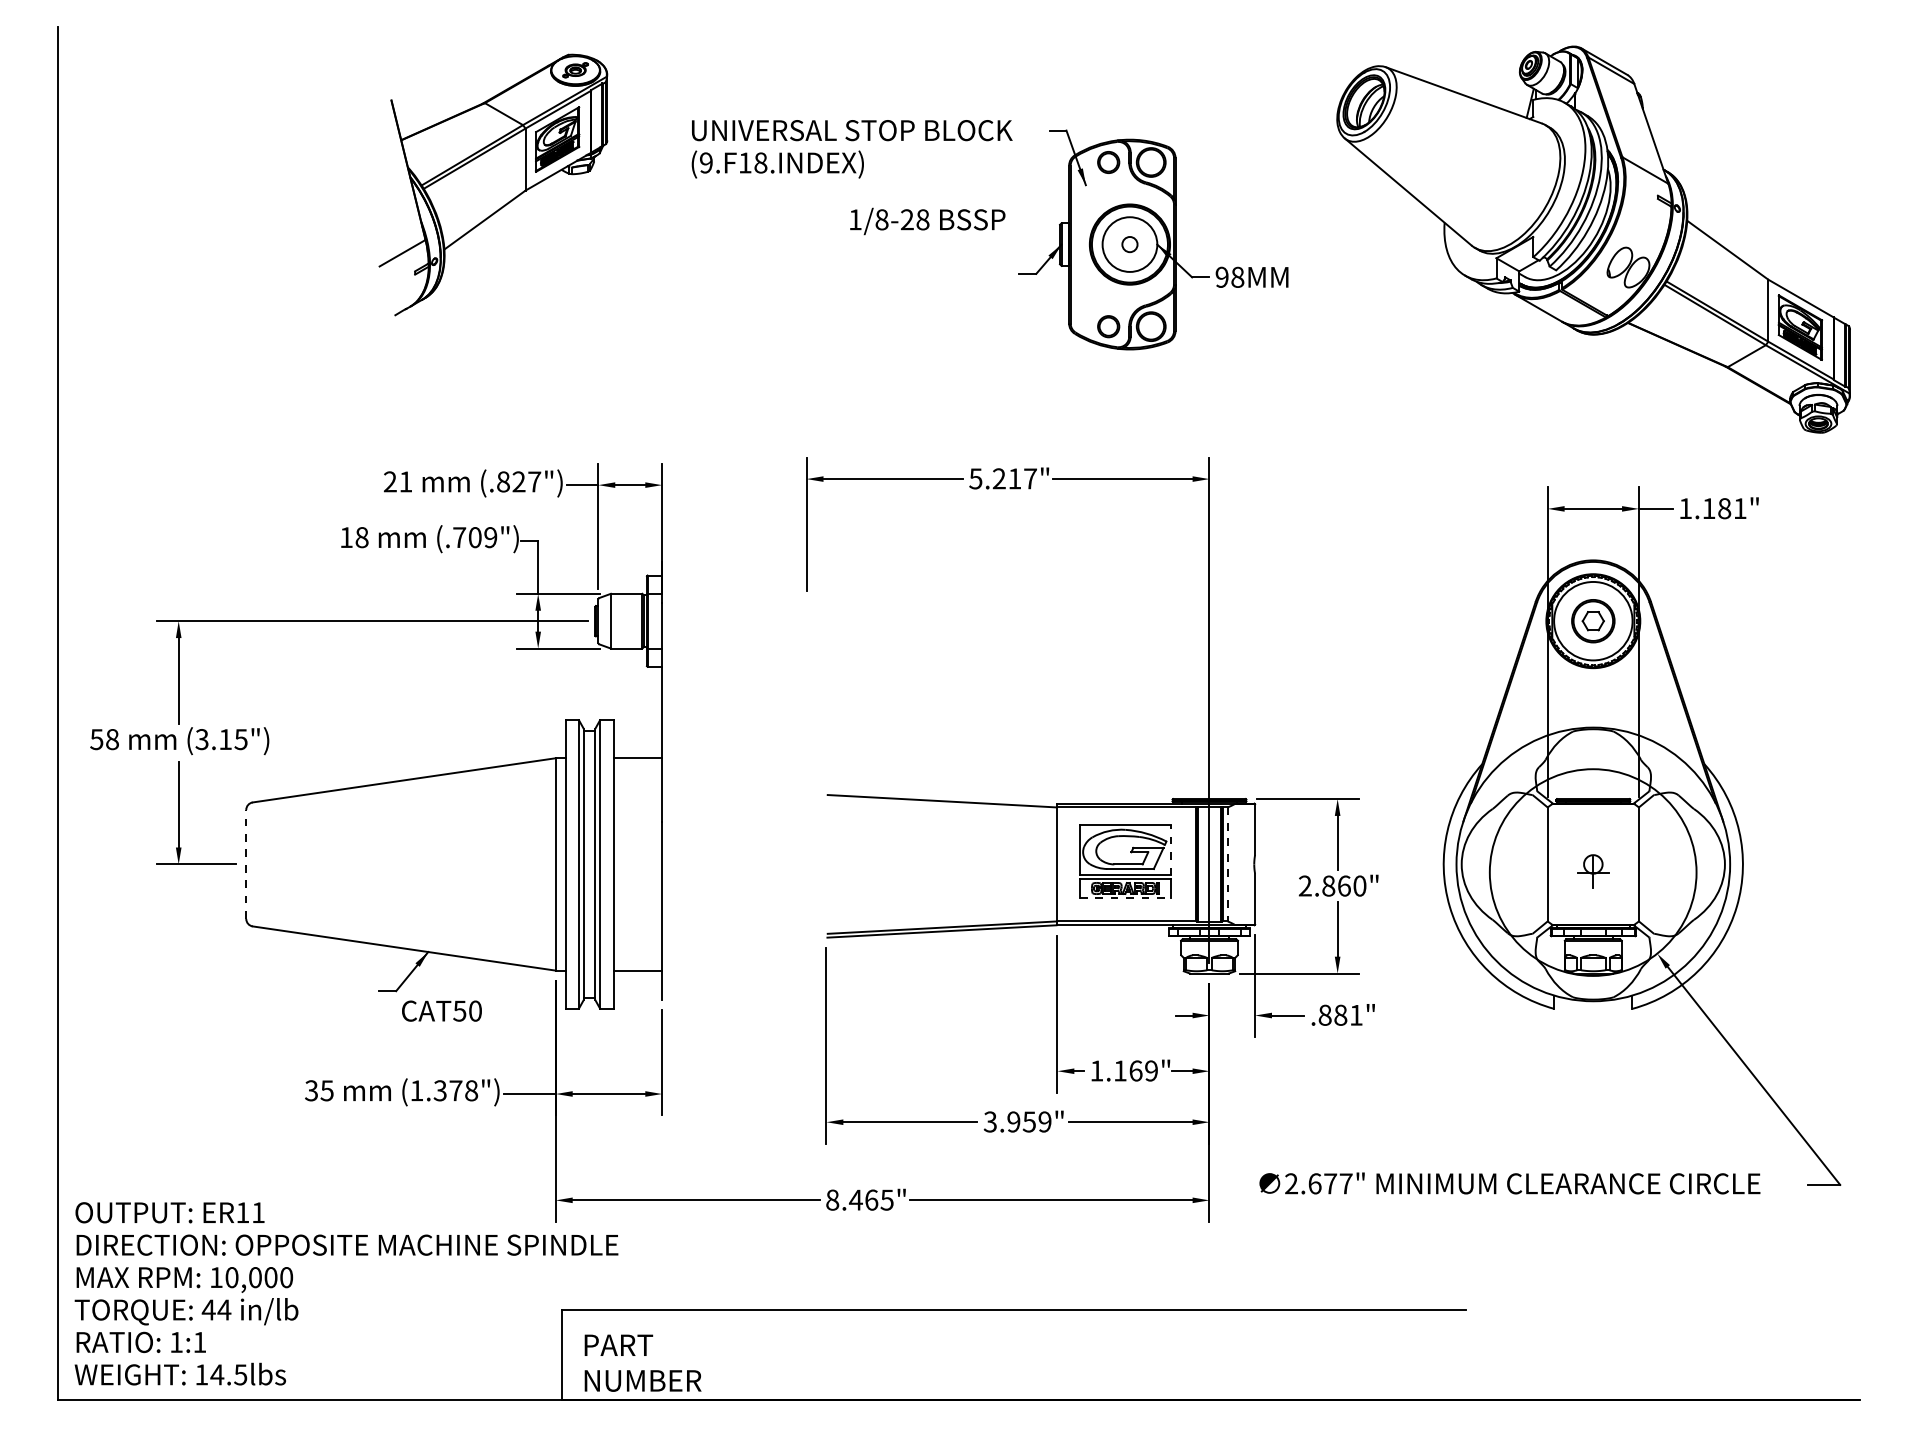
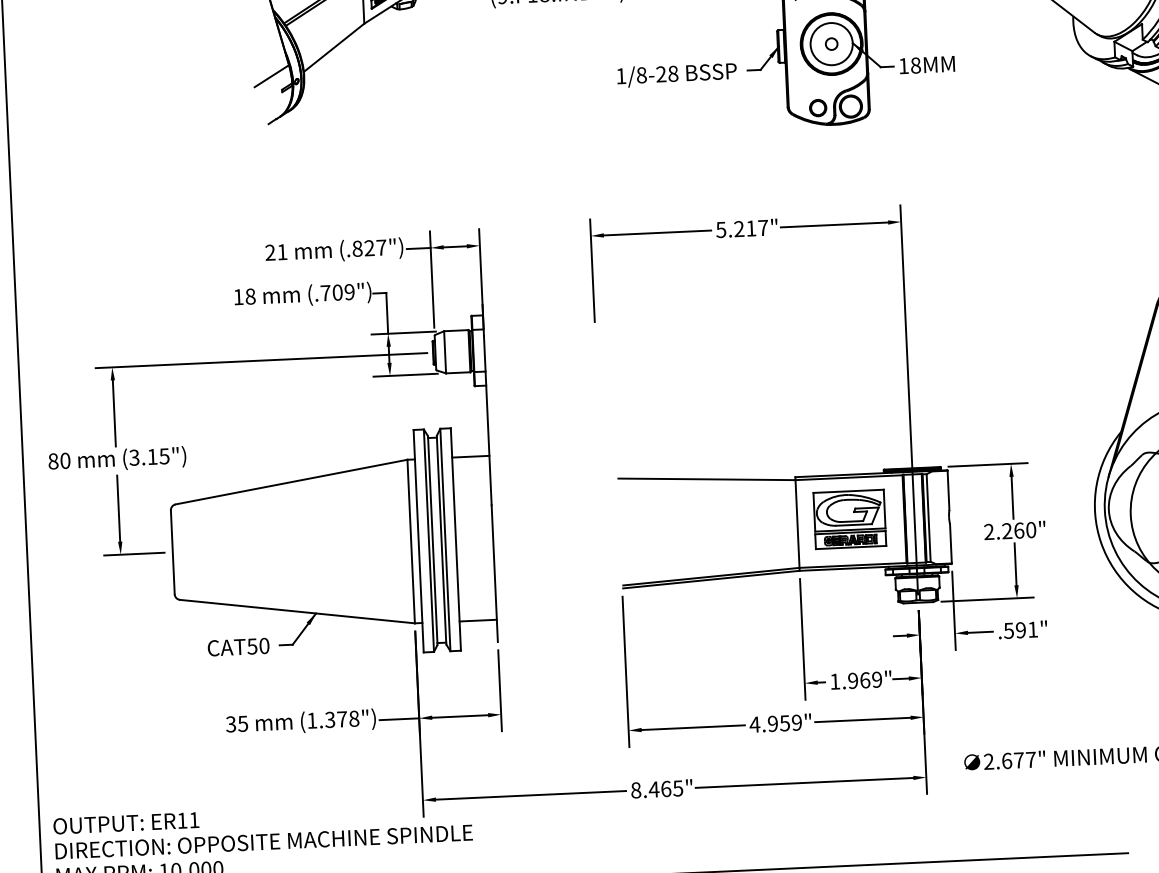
text: (927, 221) -> (676, 75), moved
text: (1221, 276) -> (903, 65), 98MM -> 18MM
text: (104, 739) -> (59, 461), 58 -> 80
line: (1171, 849) -> (884, 508), dashed -> solid
line: (246, 863) -> (172, 551), dashed -> solid
line: (1227, 864) -> (928, 518), dashed -> solid
text: (1328, 885) -> (1006, 530), 2.860" -> 2.260"
line: (1125, 898) -> (851, 547), dashed -> solid
text: (441, 1010) -> (238, 646), moved
text: (1332, 1014) -> (1014, 629), .881" -> .591"
text: (1120, 1070) -> (853, 680), 1.169" -> 1.969"
text: (990, 1121) -> (754, 724), 3.959" -> 4.959"

